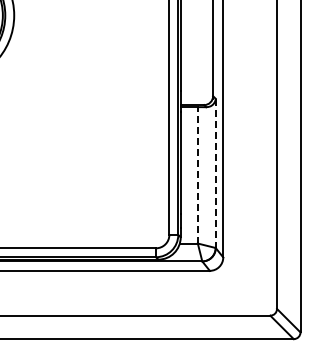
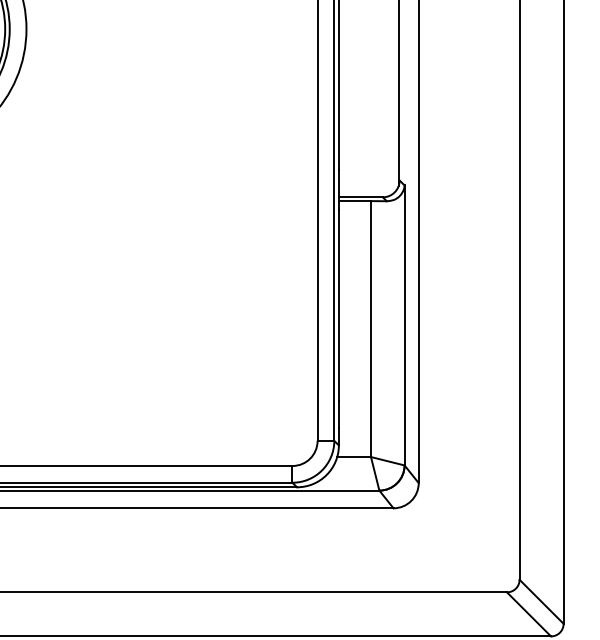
line: (215, 173) -> (404, 325), dashed -> solid
line: (197, 174) -> (370, 327), dashed -> solid

